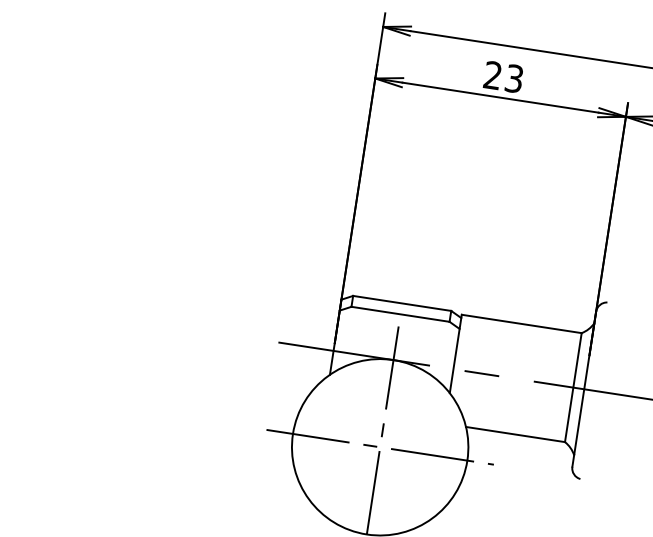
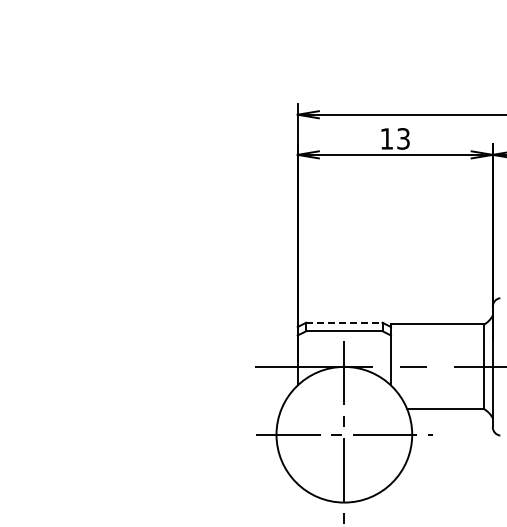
text: (492, 74) -> (386, 138), 23 -> 13
line: (402, 303) -> (344, 322), solid -> dashed

